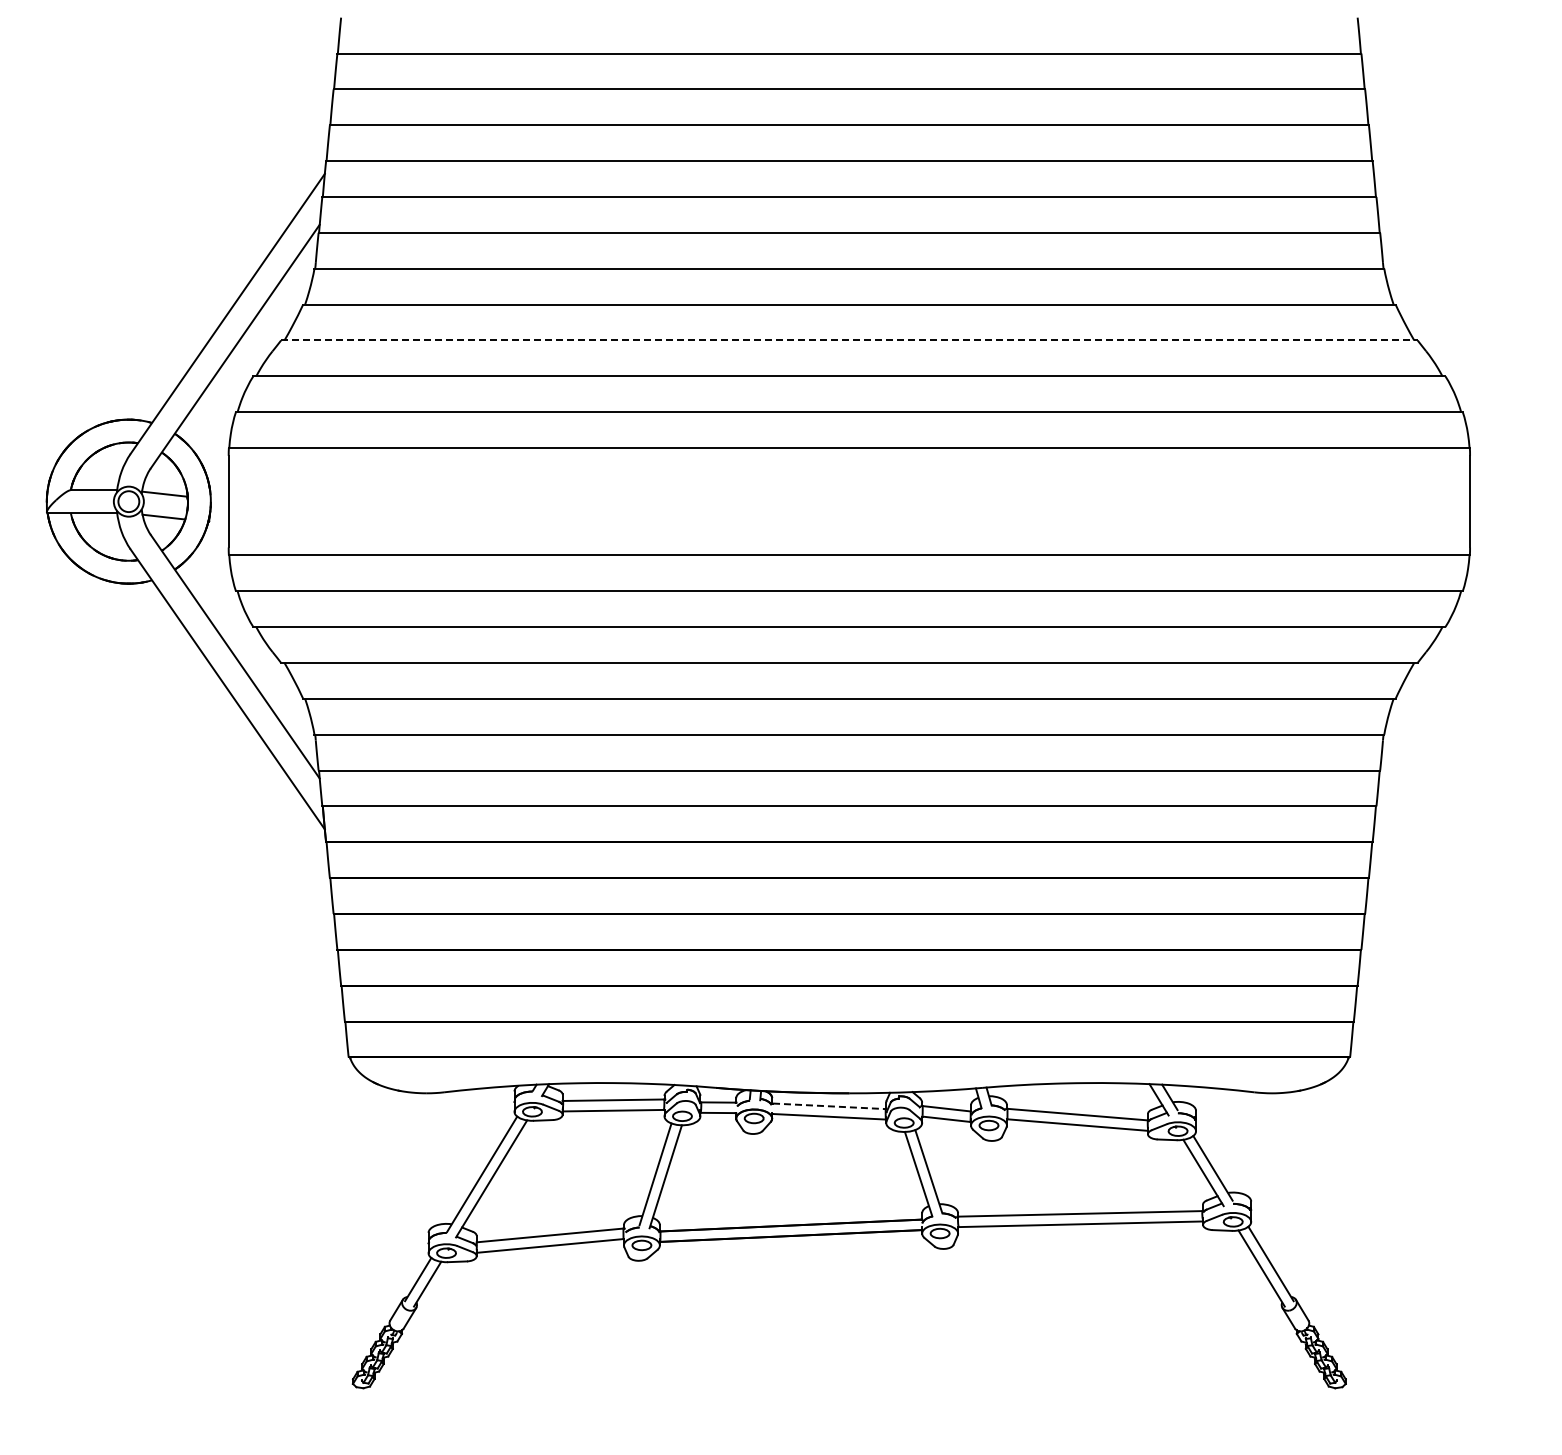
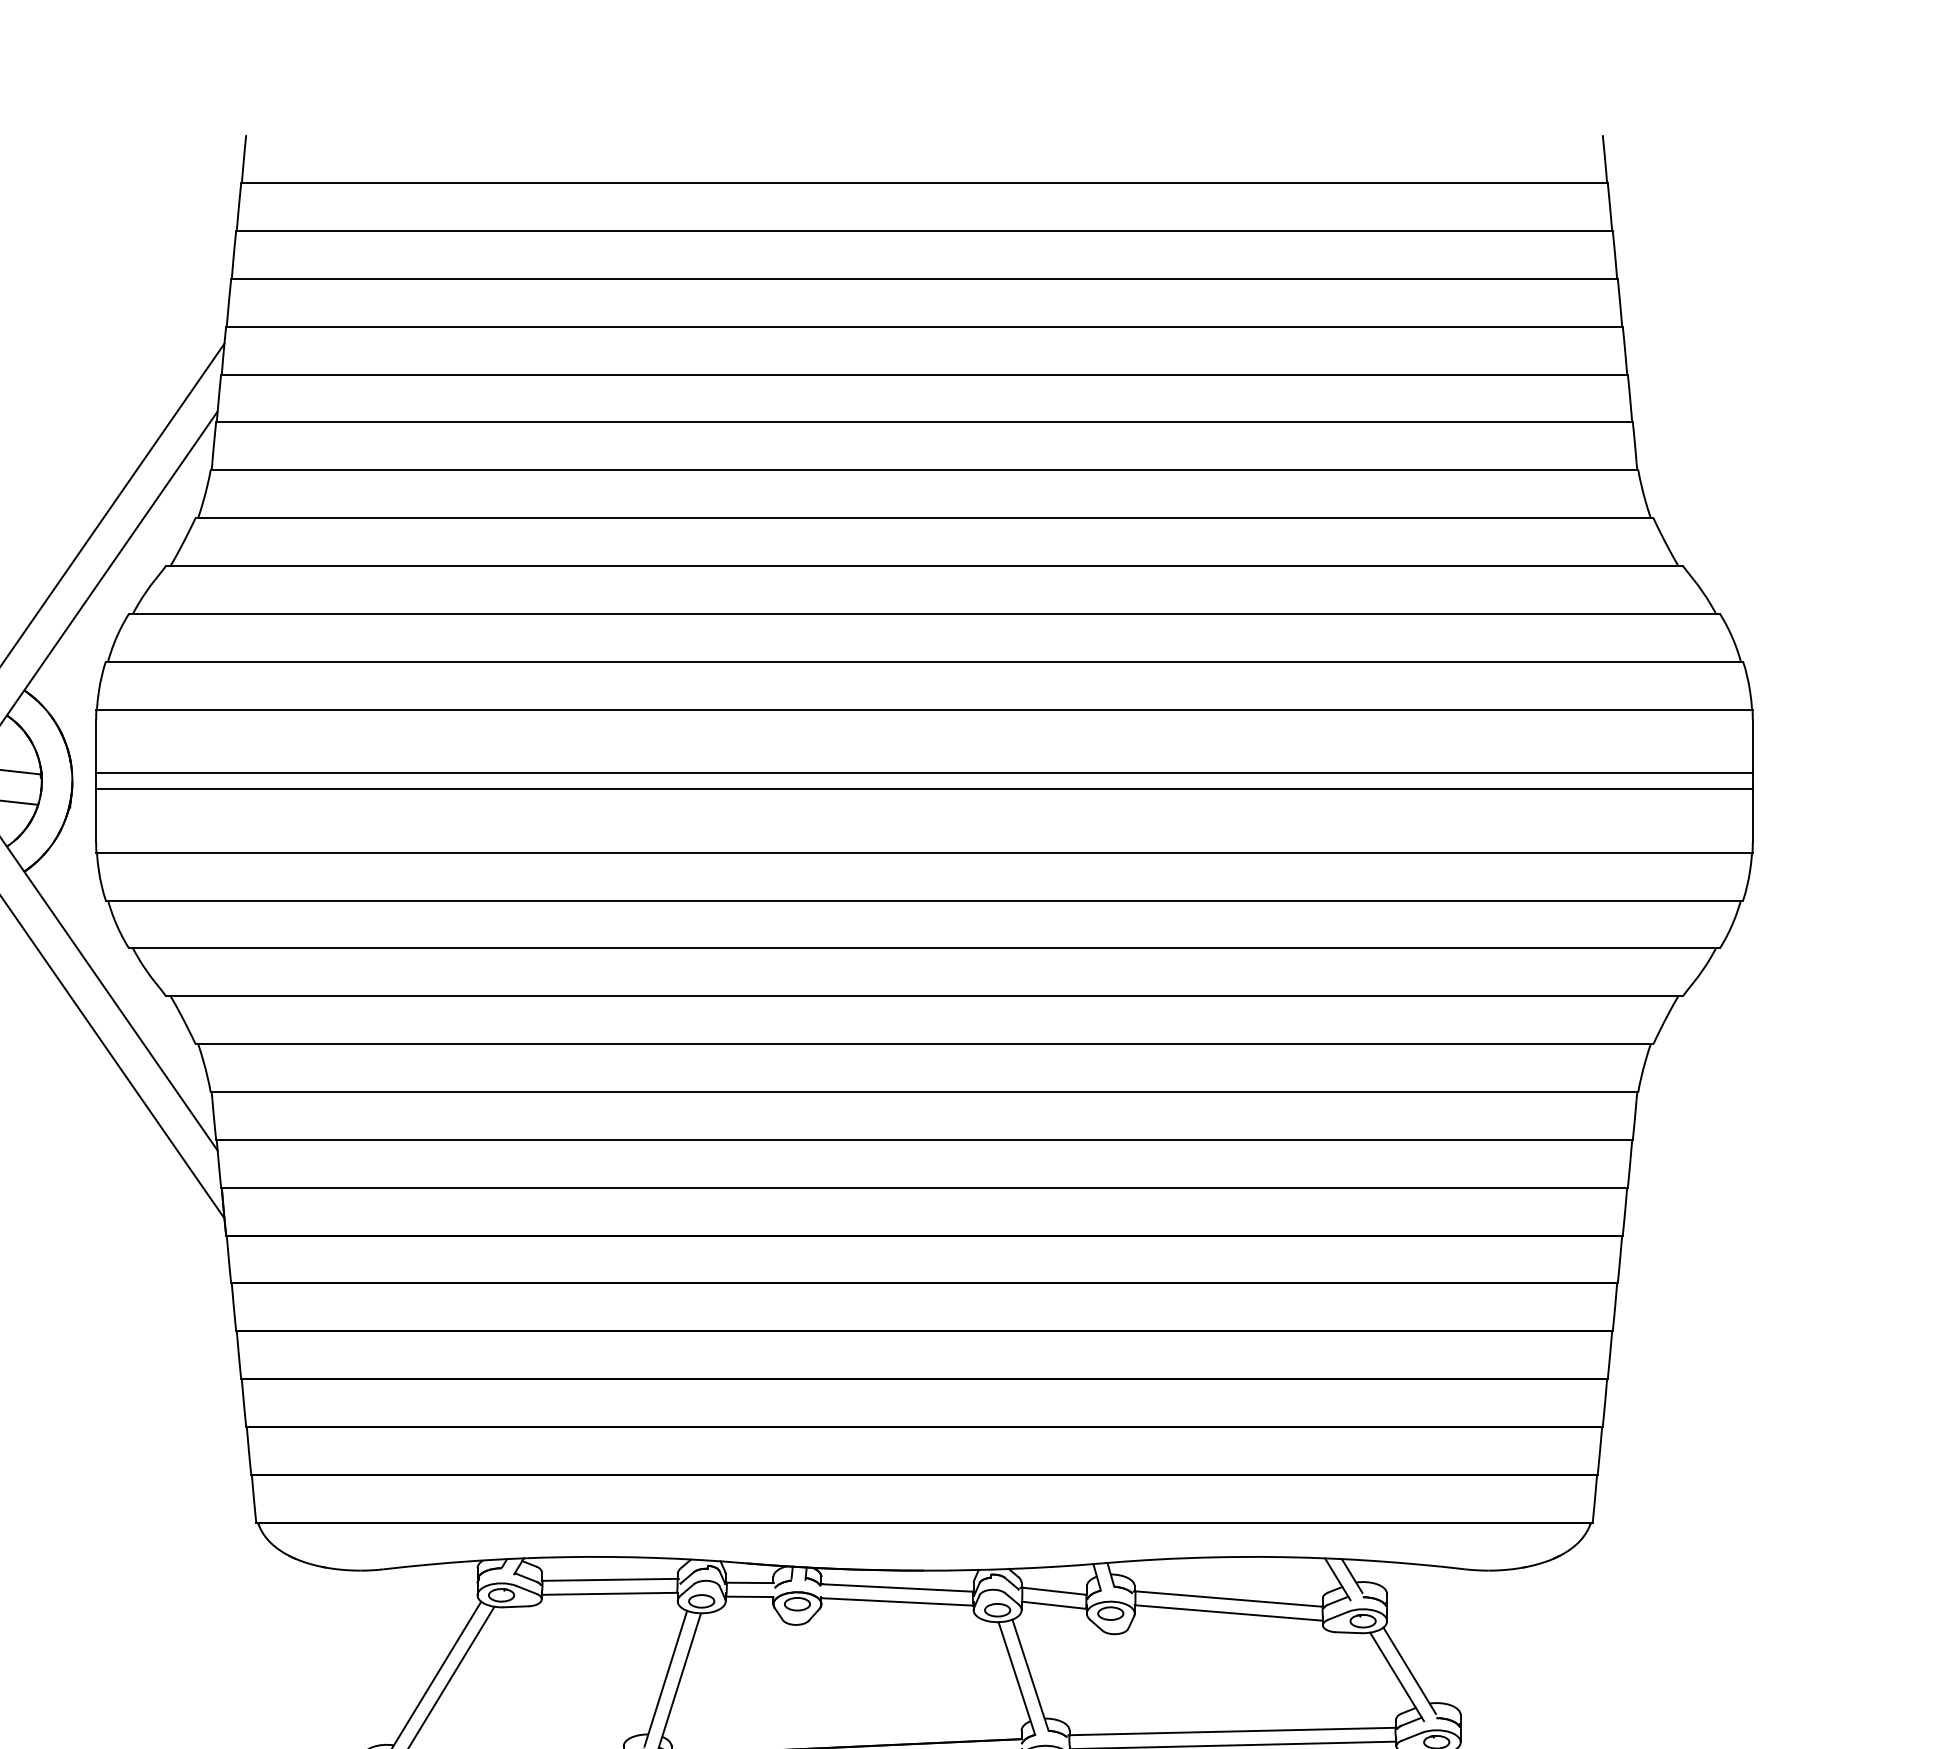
line: (849, 340) -> (924, 565), dashed -> solid
line: (849, 495) -> (924, 772), added
line: (849, 507) -> (924, 788), added
line: (829, 1106) -> (897, 1588), dashed -> solid

